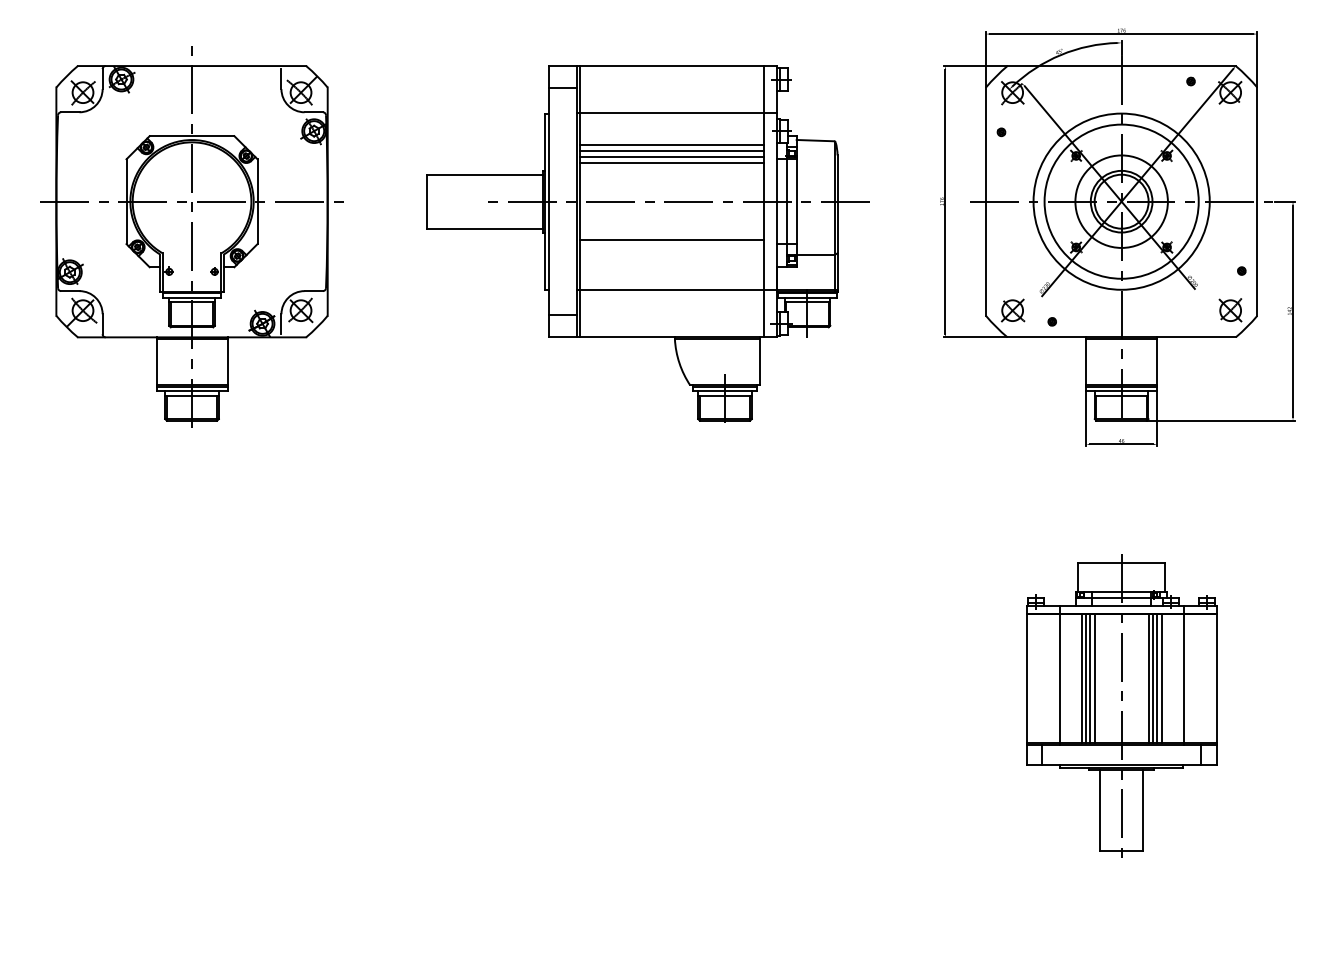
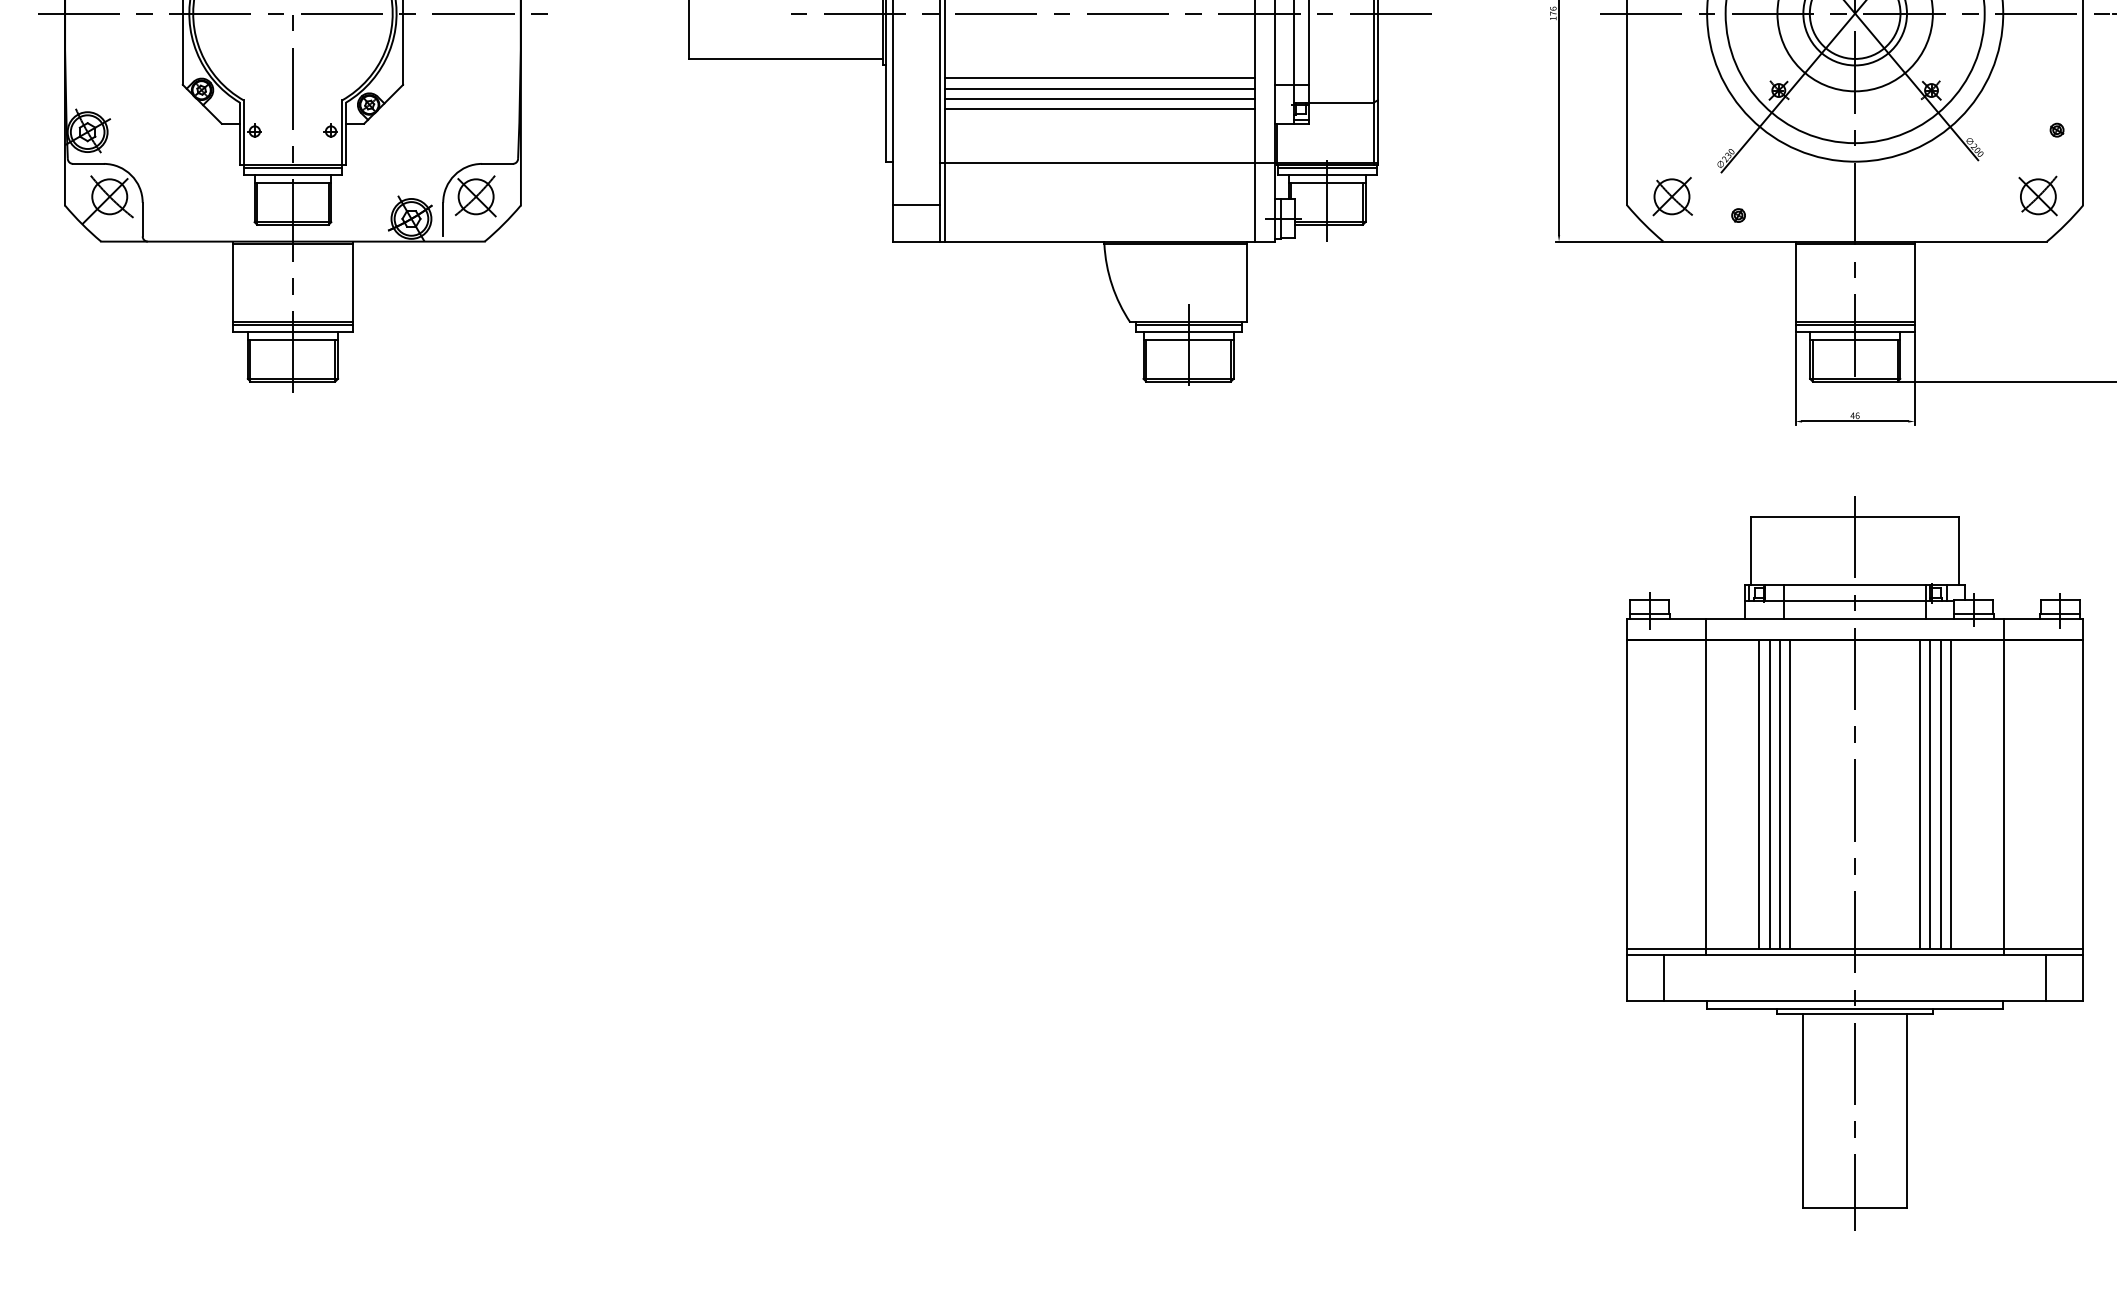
line: (672, 246) -> (1100, 88), added
line: (672, 252) -> (1100, 98), added
line: (672, 258) -> (1100, 109), added
part: (1121, 707) -> (1854, 863), size x1.43

